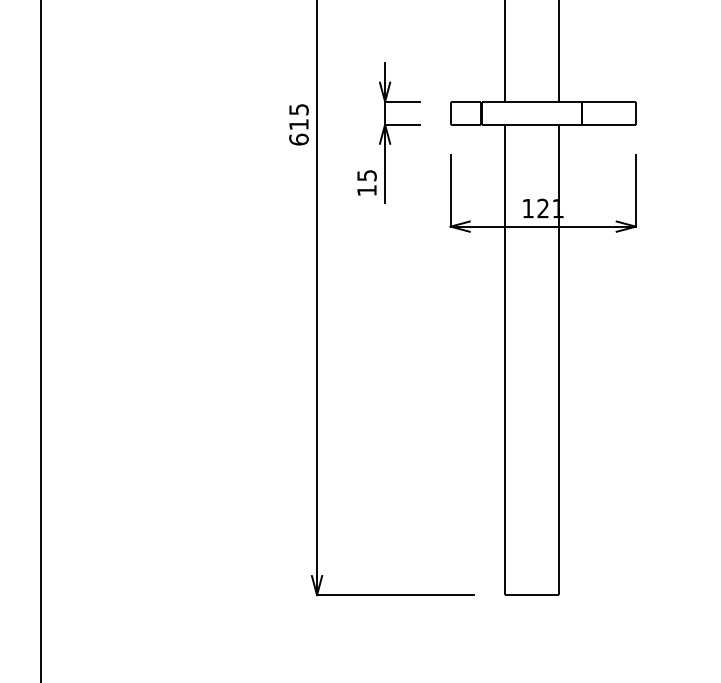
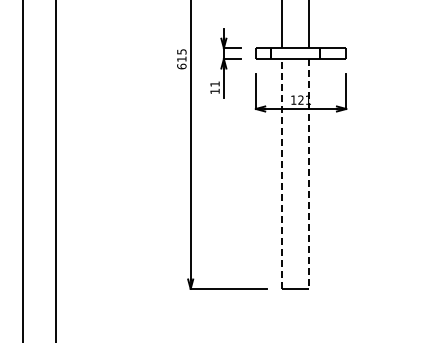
text: (365, 174) -> (214, 83), 15 -> 11
line: (505, 360) -> (282, 174), solid -> dashed
line: (558, 360) -> (308, 174), solid -> dashed

